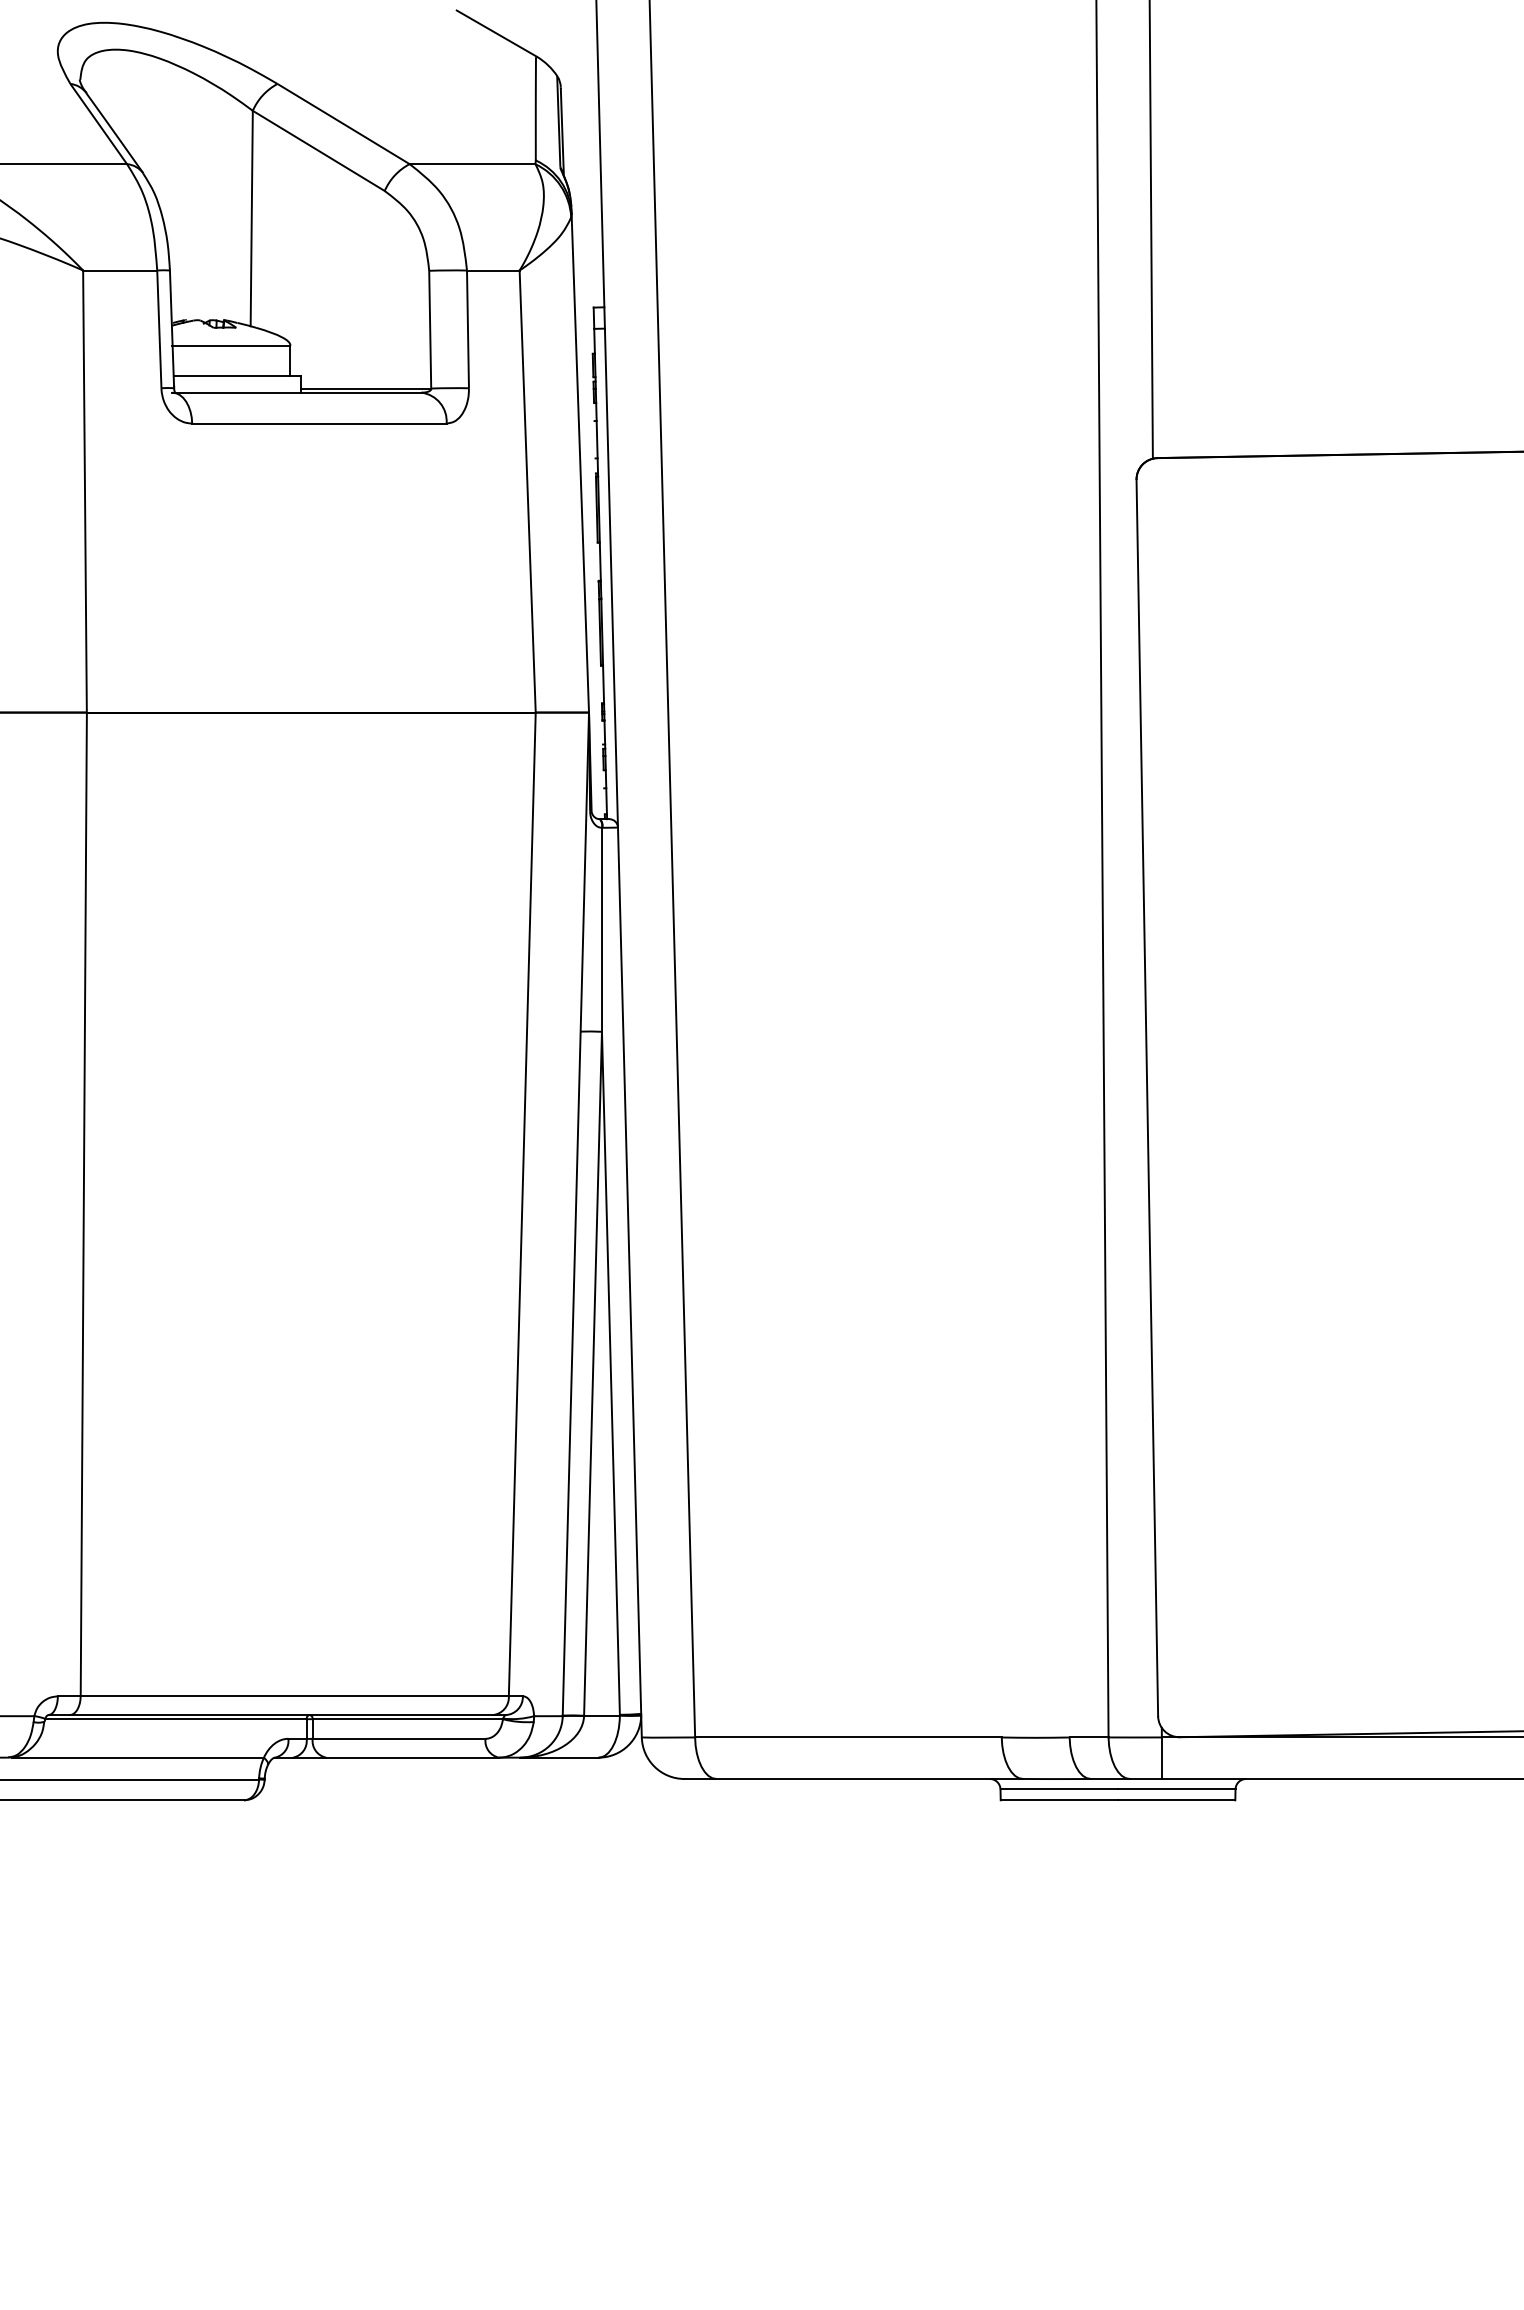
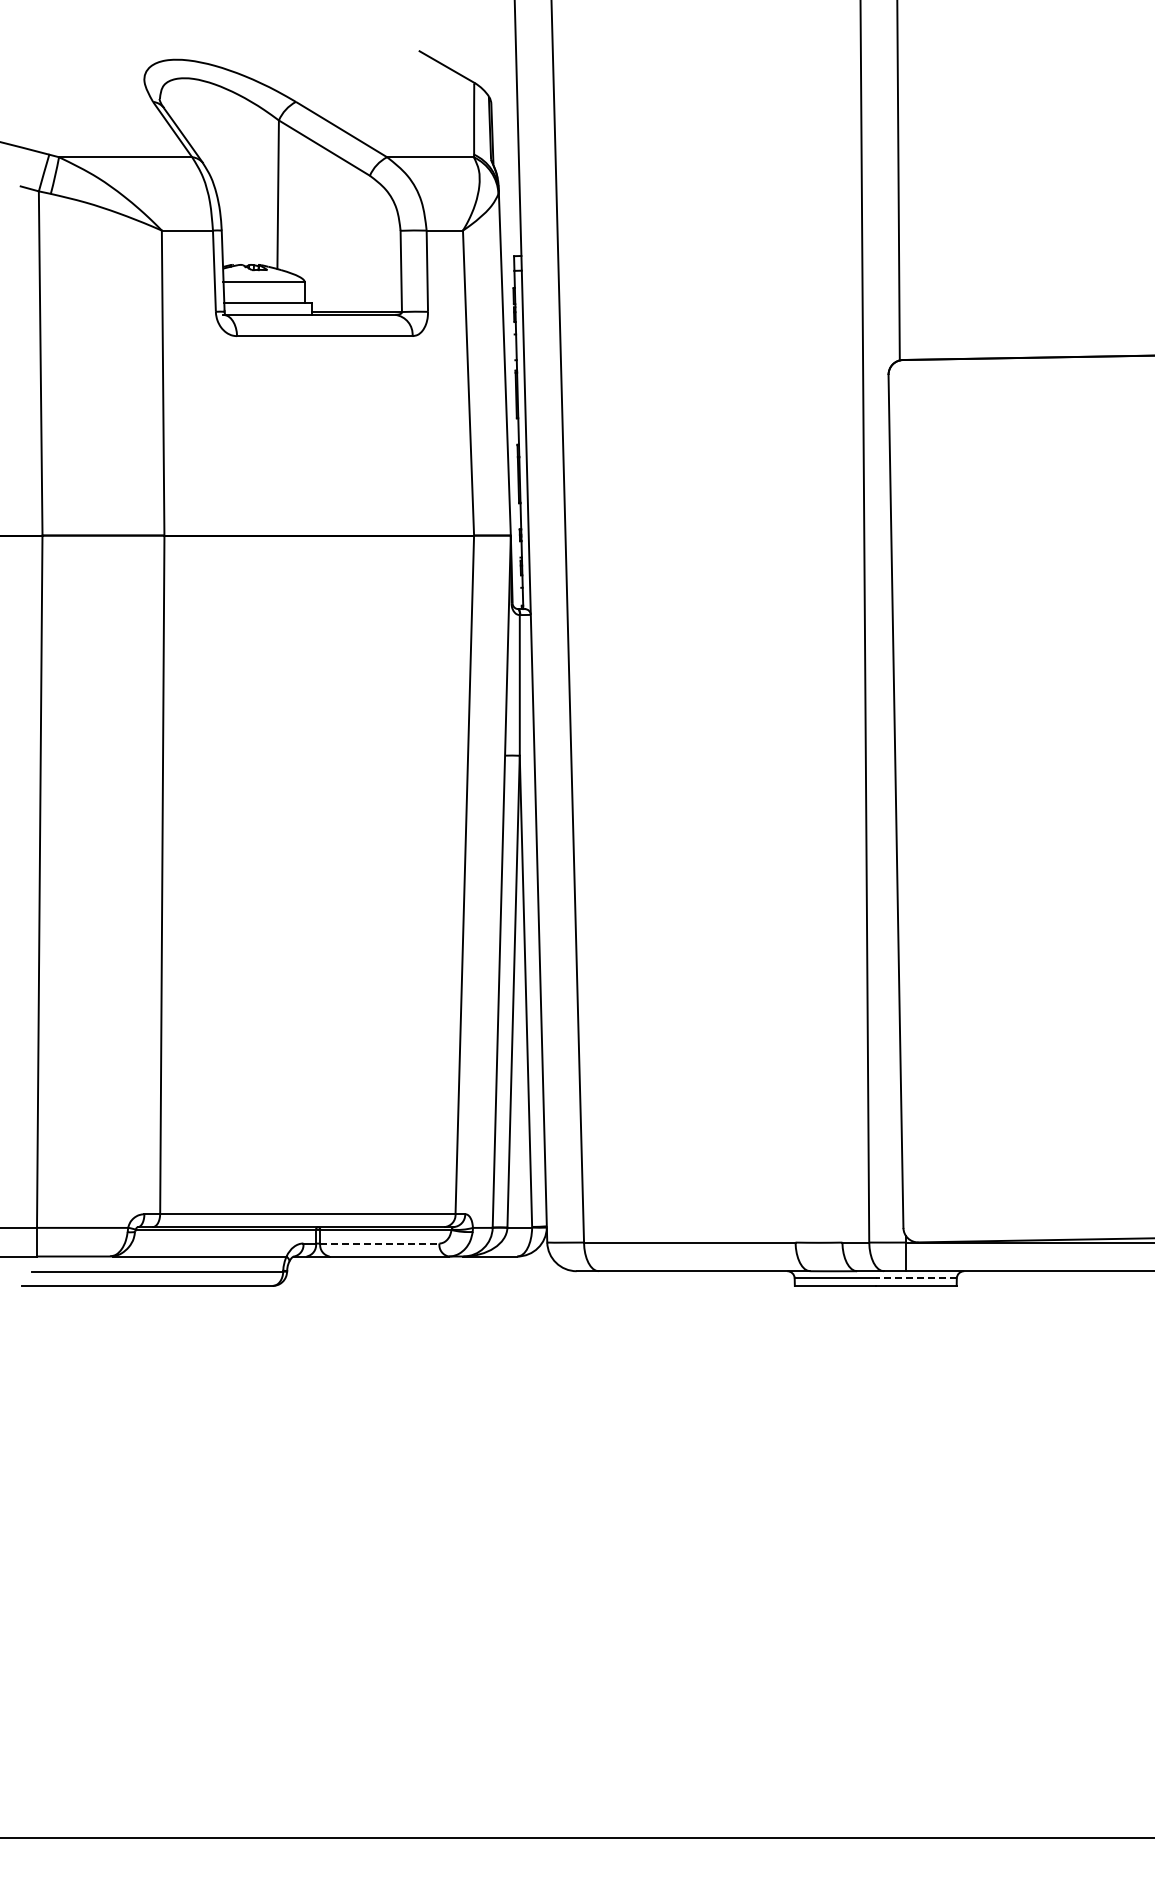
line: (398, 1738) -> (379, 1243), solid -> dashed
line: (1177, 1789) -> (916, 1278), solid -> dashed

